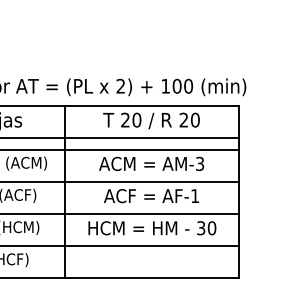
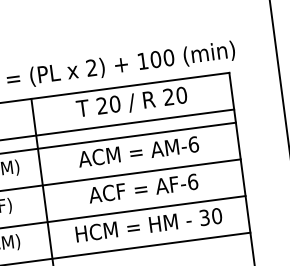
text: (200, 163) -> (194, 144), AM-3 -> AM-6
text: (195, 196) -> (193, 182), AF-1 -> AF-6

